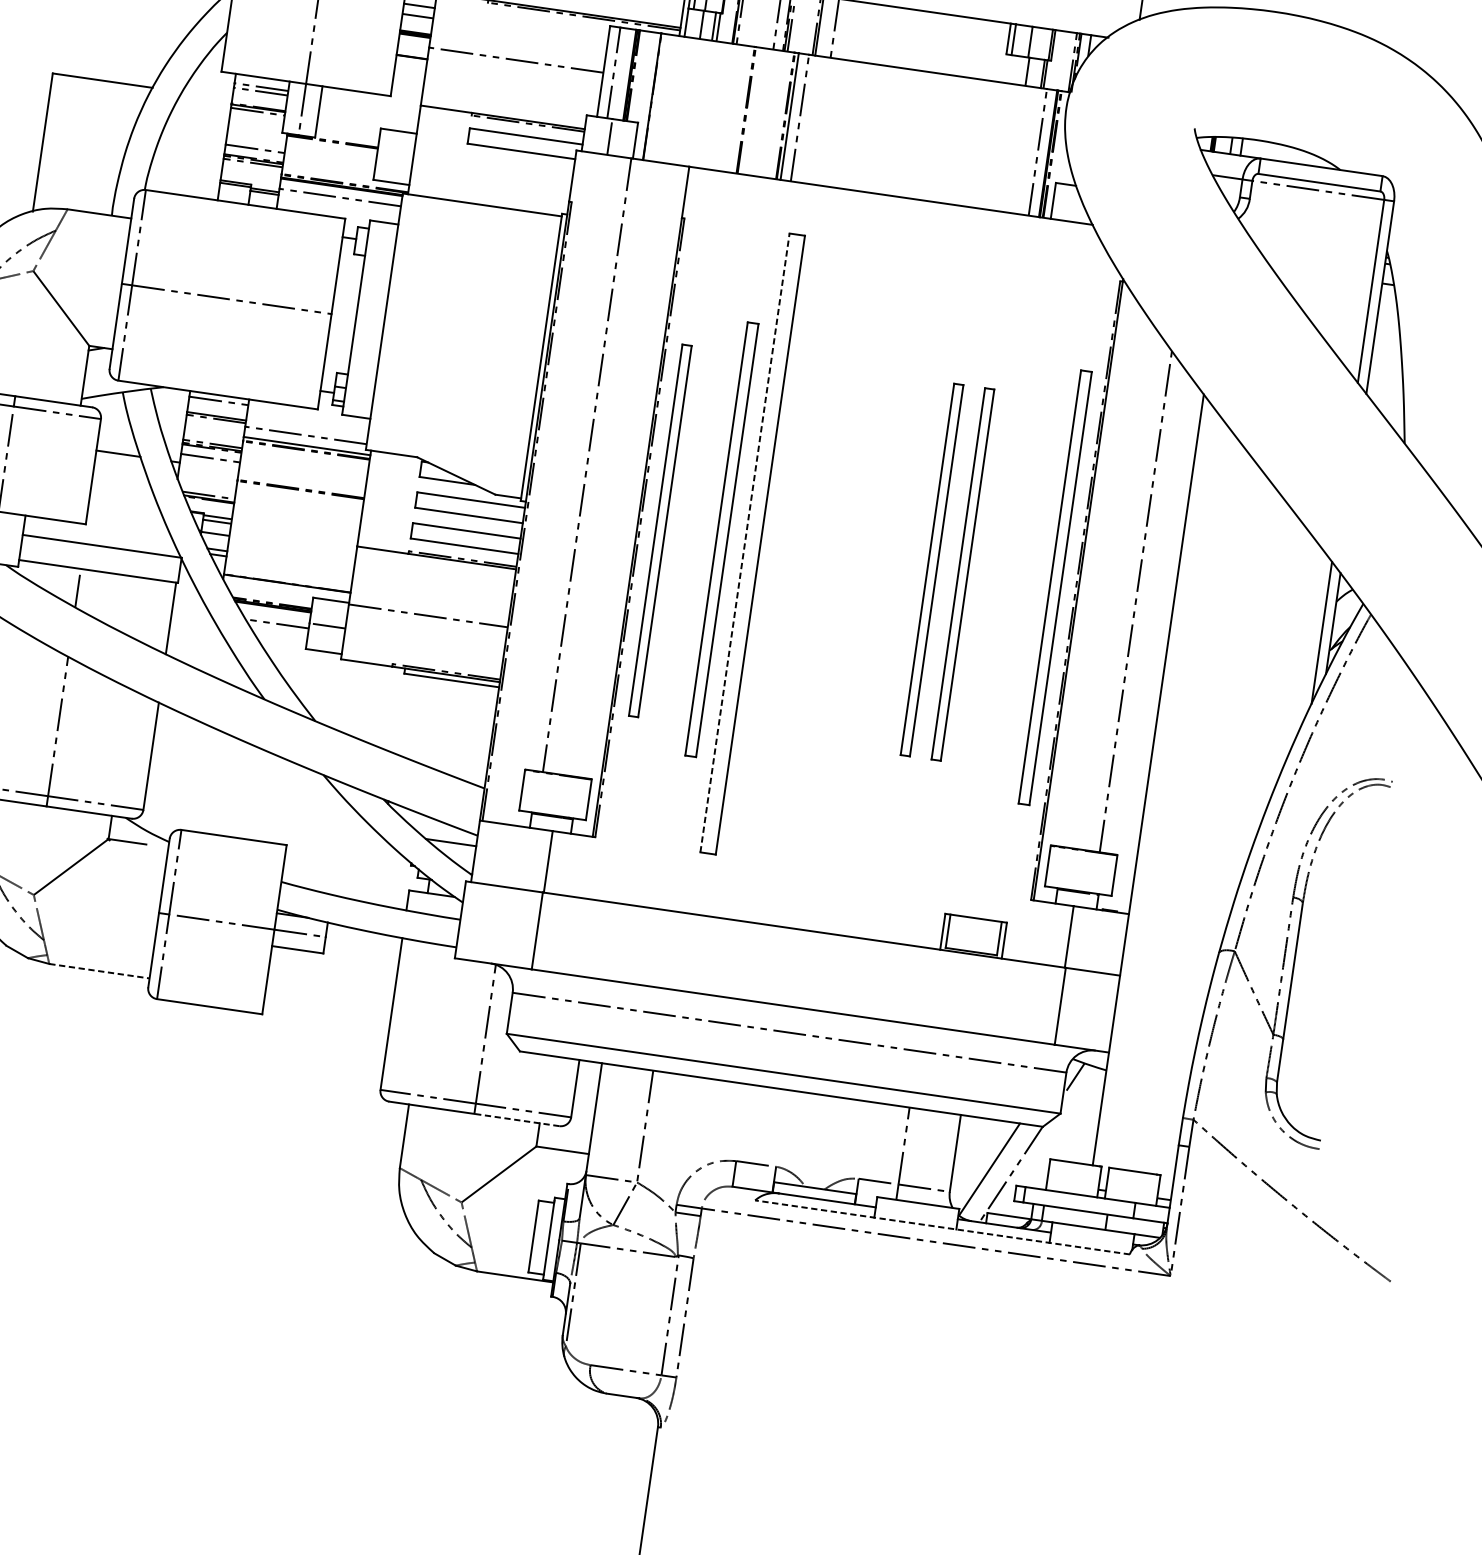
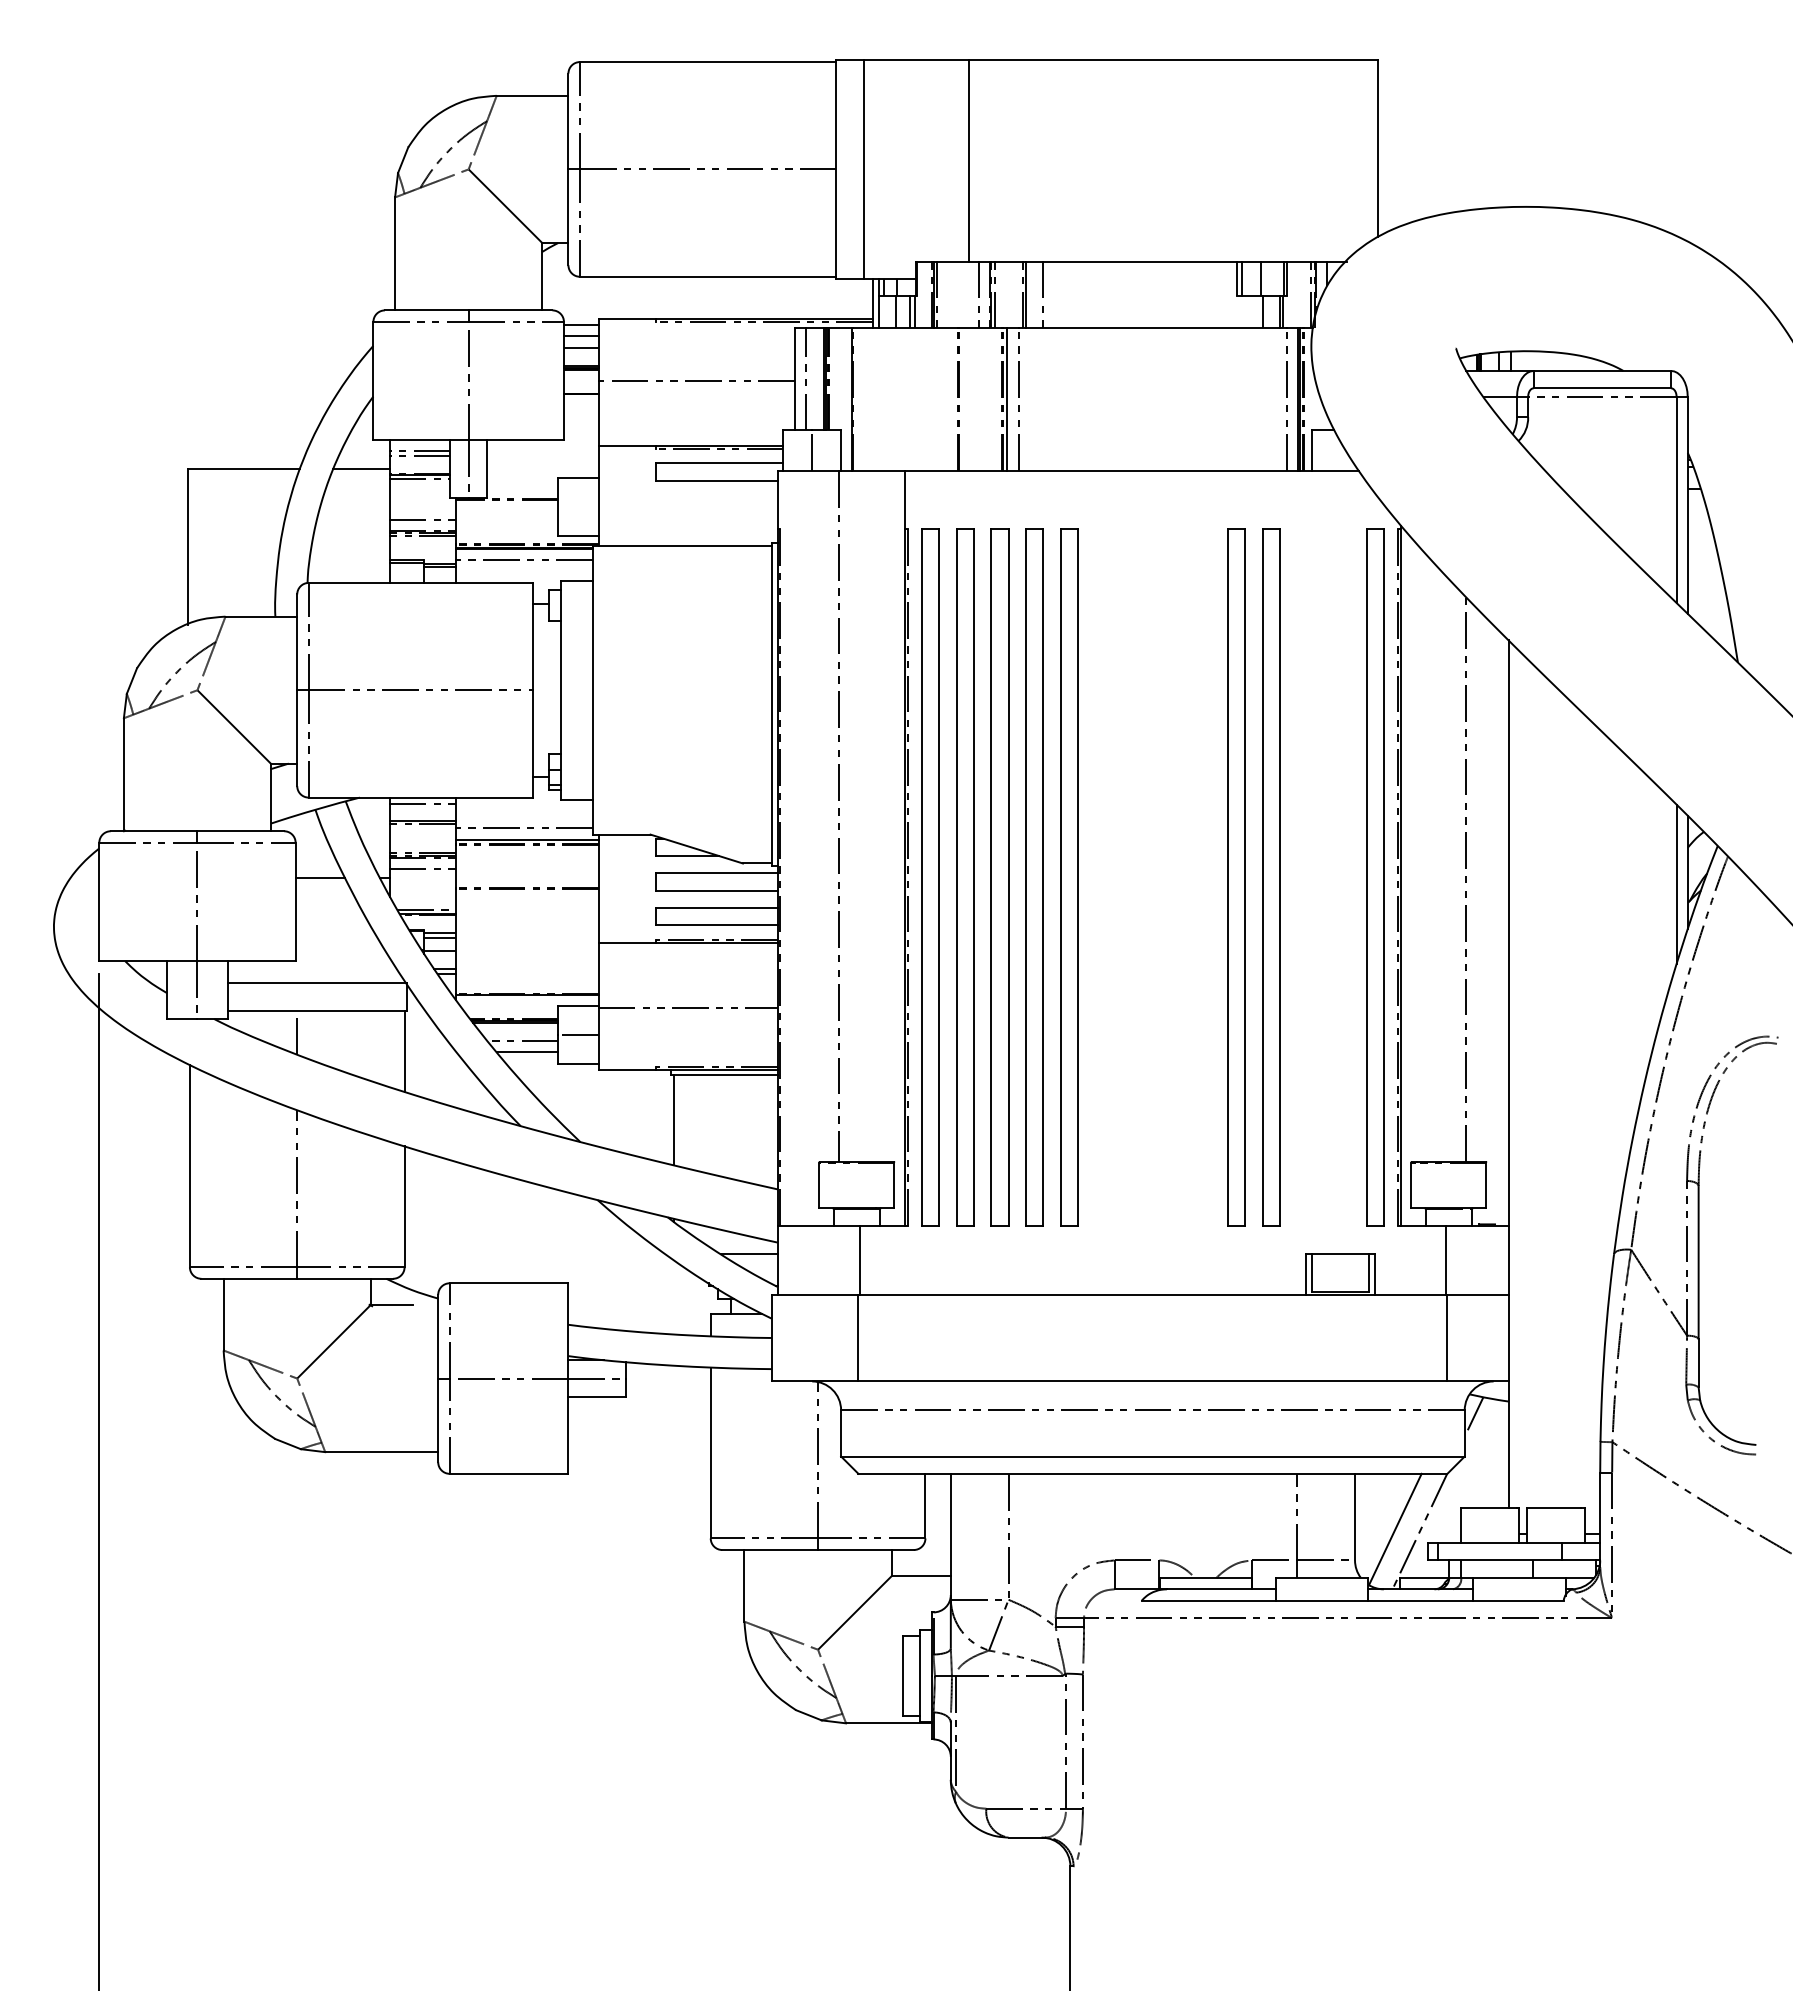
line: (207, 96) -> (361, 469), added
part: (660, 531) -> (930, 877), size x1.67
part: (691, 535) -> (965, 877), added
part: (721, 539) -> (999, 877), size x1.43
line: (744, 542) -> (1025, 876), dashed -> solid
part: (783, 548) -> (1069, 877), added
part: (931, 570) -> (1236, 877), size x1.67
part: (963, 574) -> (1271, 877), size x1.67
part: (1055, 588) -> (1375, 877), size x1.43
line: (280, 634) -> (527, 1052), added
line: (400, 714) -> (673, 1120), added
line: (100, 971) -> (382, 1452), dashed -> solid
line: (516, 1120) -> (865, 1550), dashed -> solid
line: (942, 1227) -> (1352, 1600), dashed -> solid

